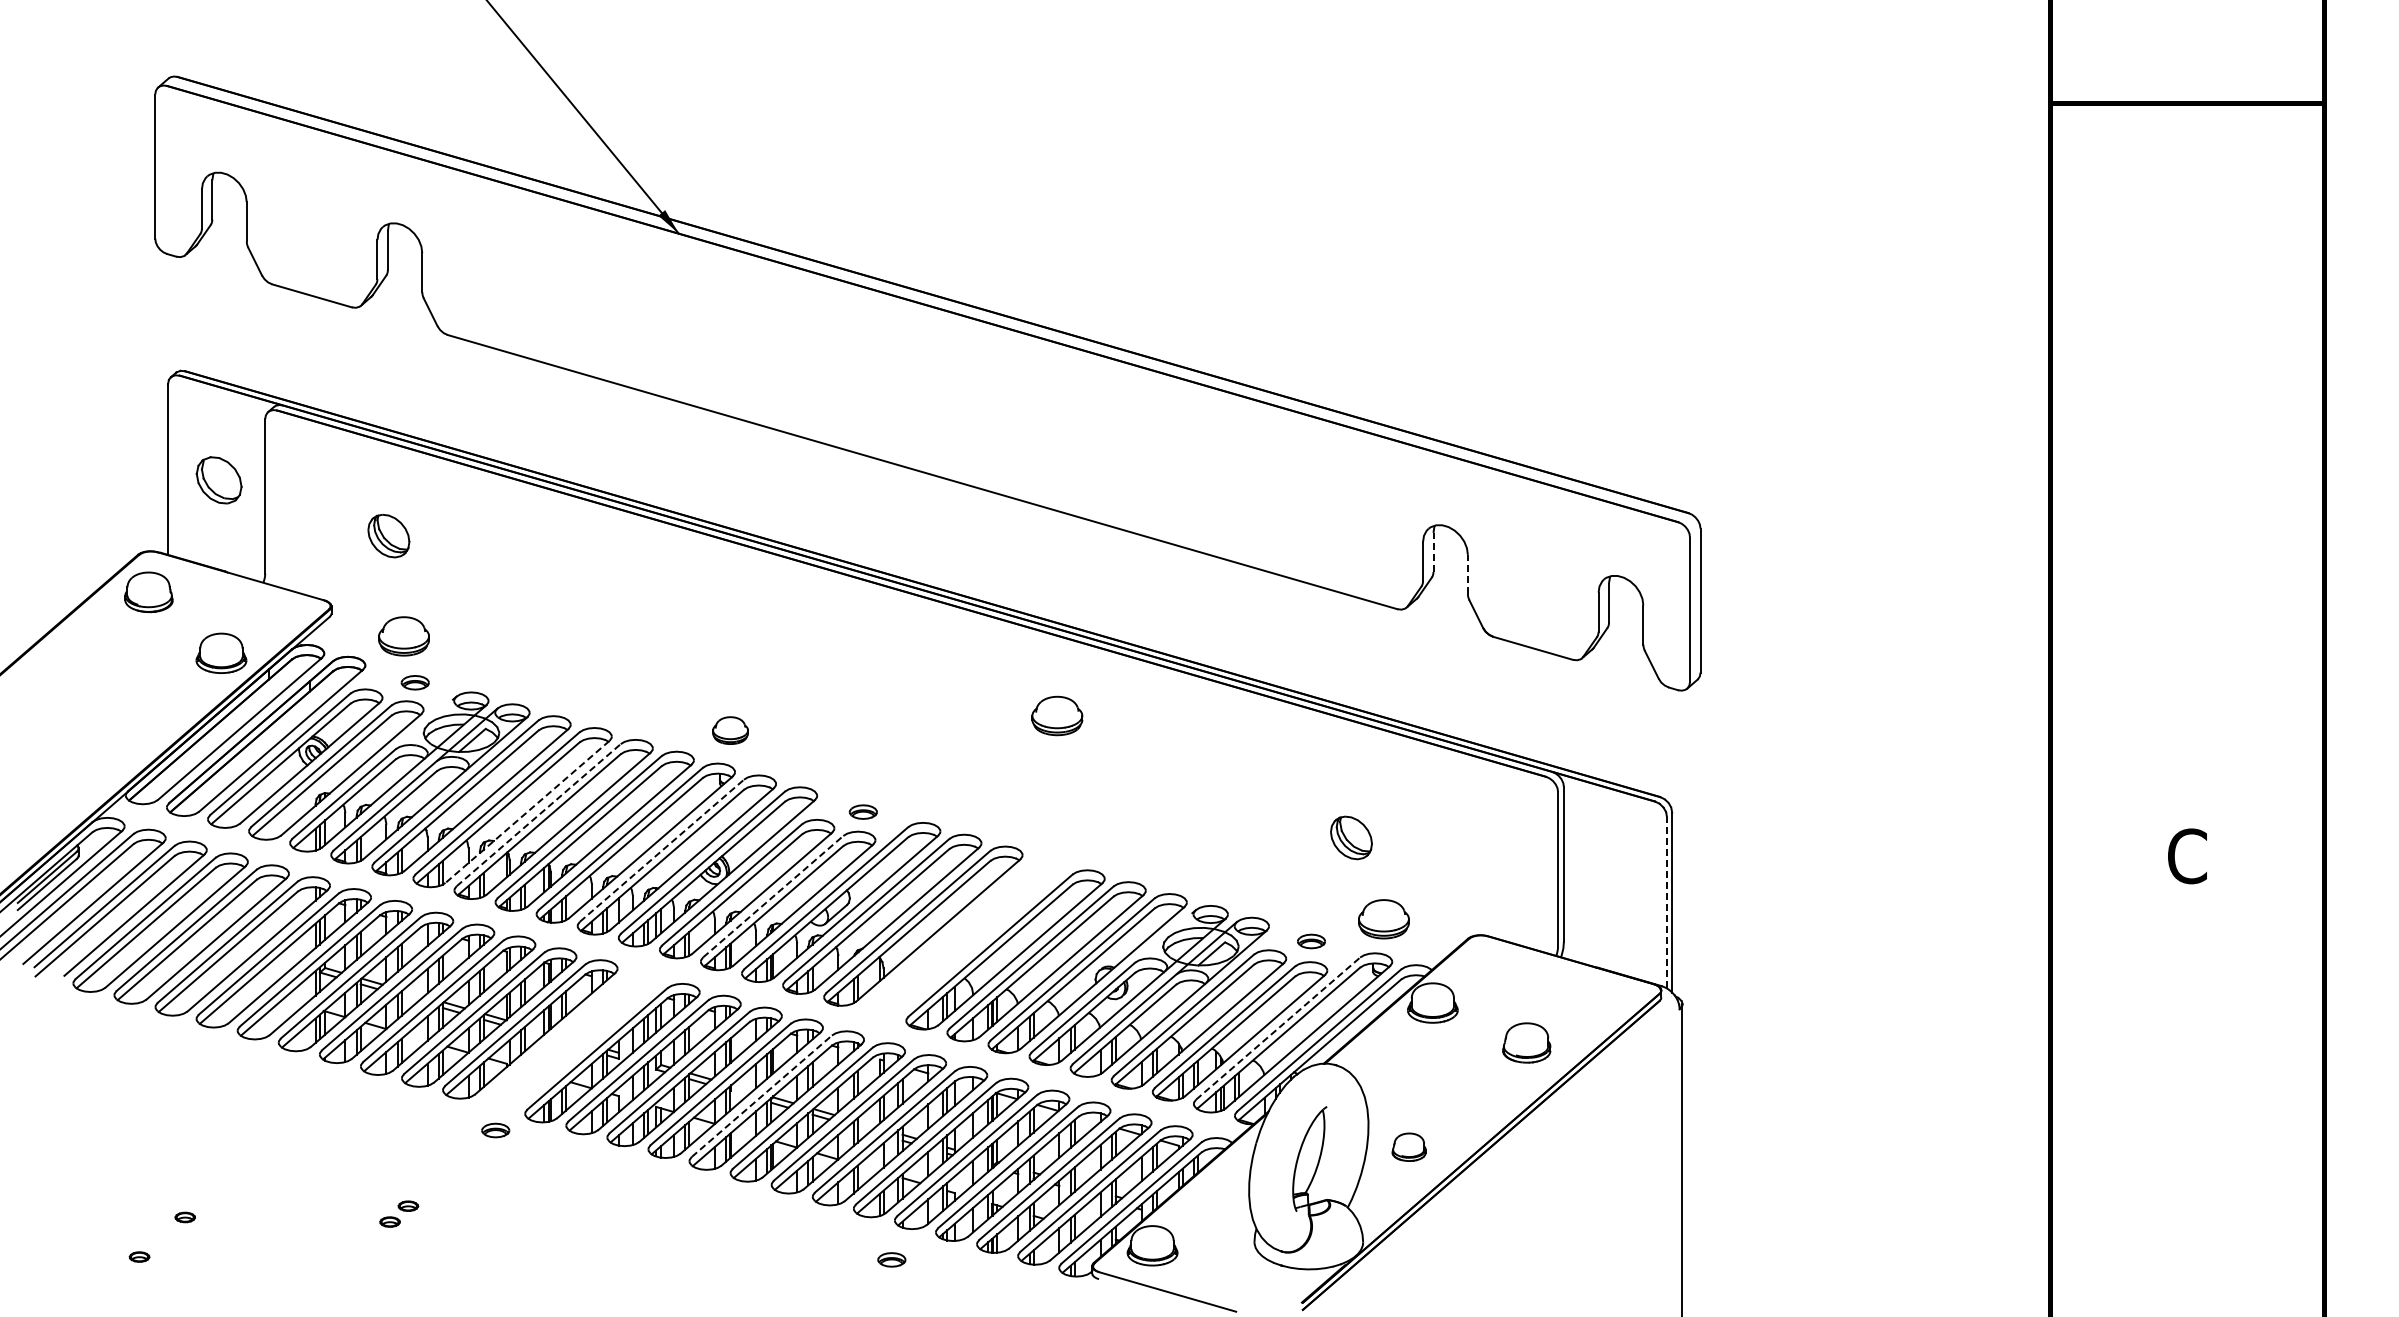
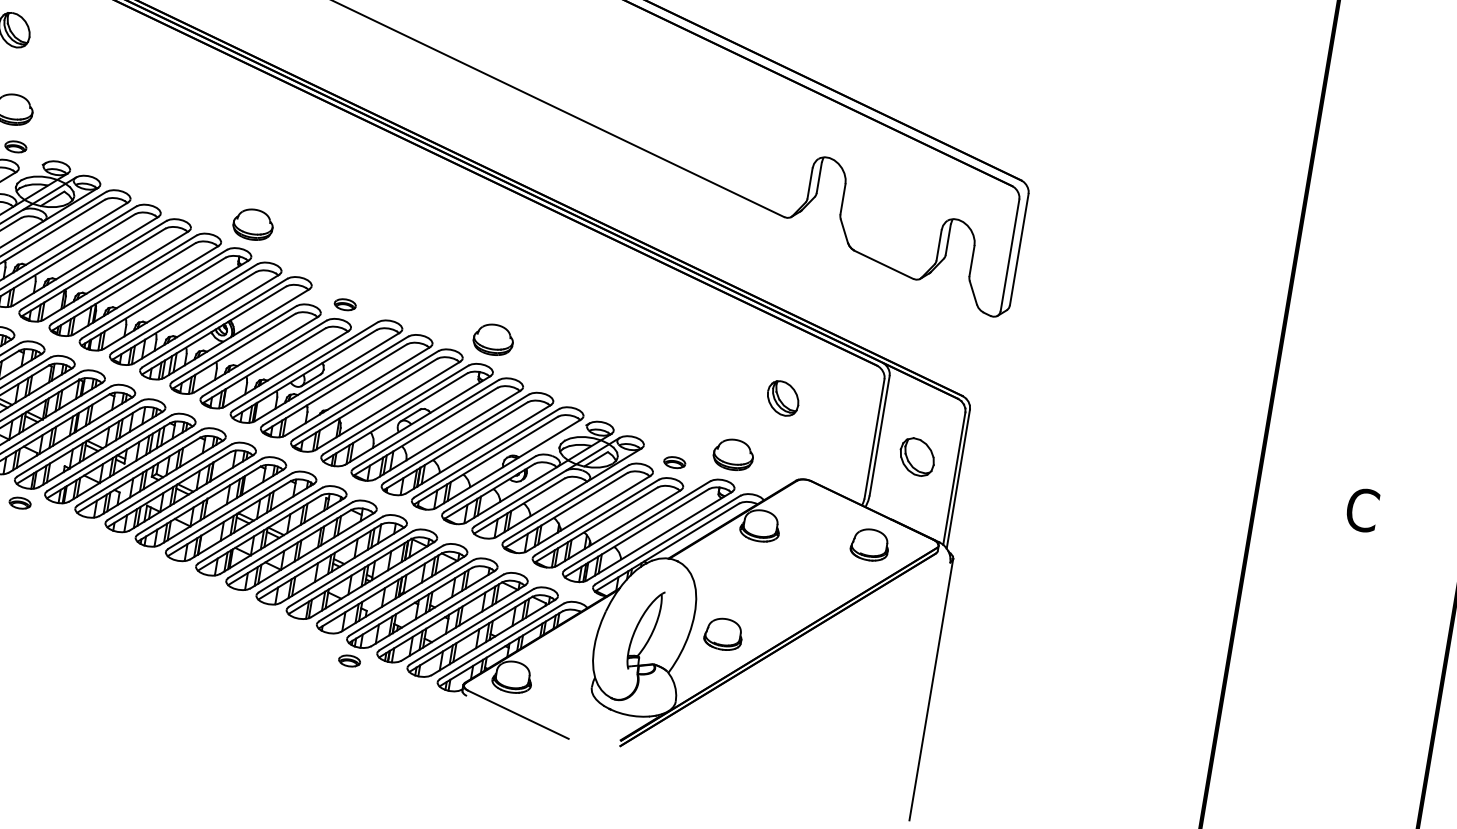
line: (1433, 552) -> (819, 177), dashed -> solid
line: (1467, 574) -> (842, 199), dashed -> solid
part: (1057, 715) -> (493, 339), moved
part: (730, 730) -> (253, 224), size x1.43
line: (527, 812) -> (85, 261), dashed -> solid
line: (539, 814) -> (94, 264), dashed -> solid
part: (1351, 837) -> (783, 398), moved
line: (662, 850) -> (185, 308), dashed -> solid
part: (1615, 883) -> (917, 457), added
line: (773, 896) -> (264, 358), dashed -> solid
line: (1666, 902) -> (954, 478), dashed -> solid
part: (964, 937) -> (407, 414), added
line: (1278, 1028) -> (638, 525), dashed -> solid
part: (571, 1041) -> (90, 444), added
part: (1526, 1042) -> (869, 544), moved
line: (761, 1096) -> (229, 511), dashed -> solid
part: (1408, 1146) -> (723, 633), size x1.43
part: (891, 1259) -> (349, 660), moved

